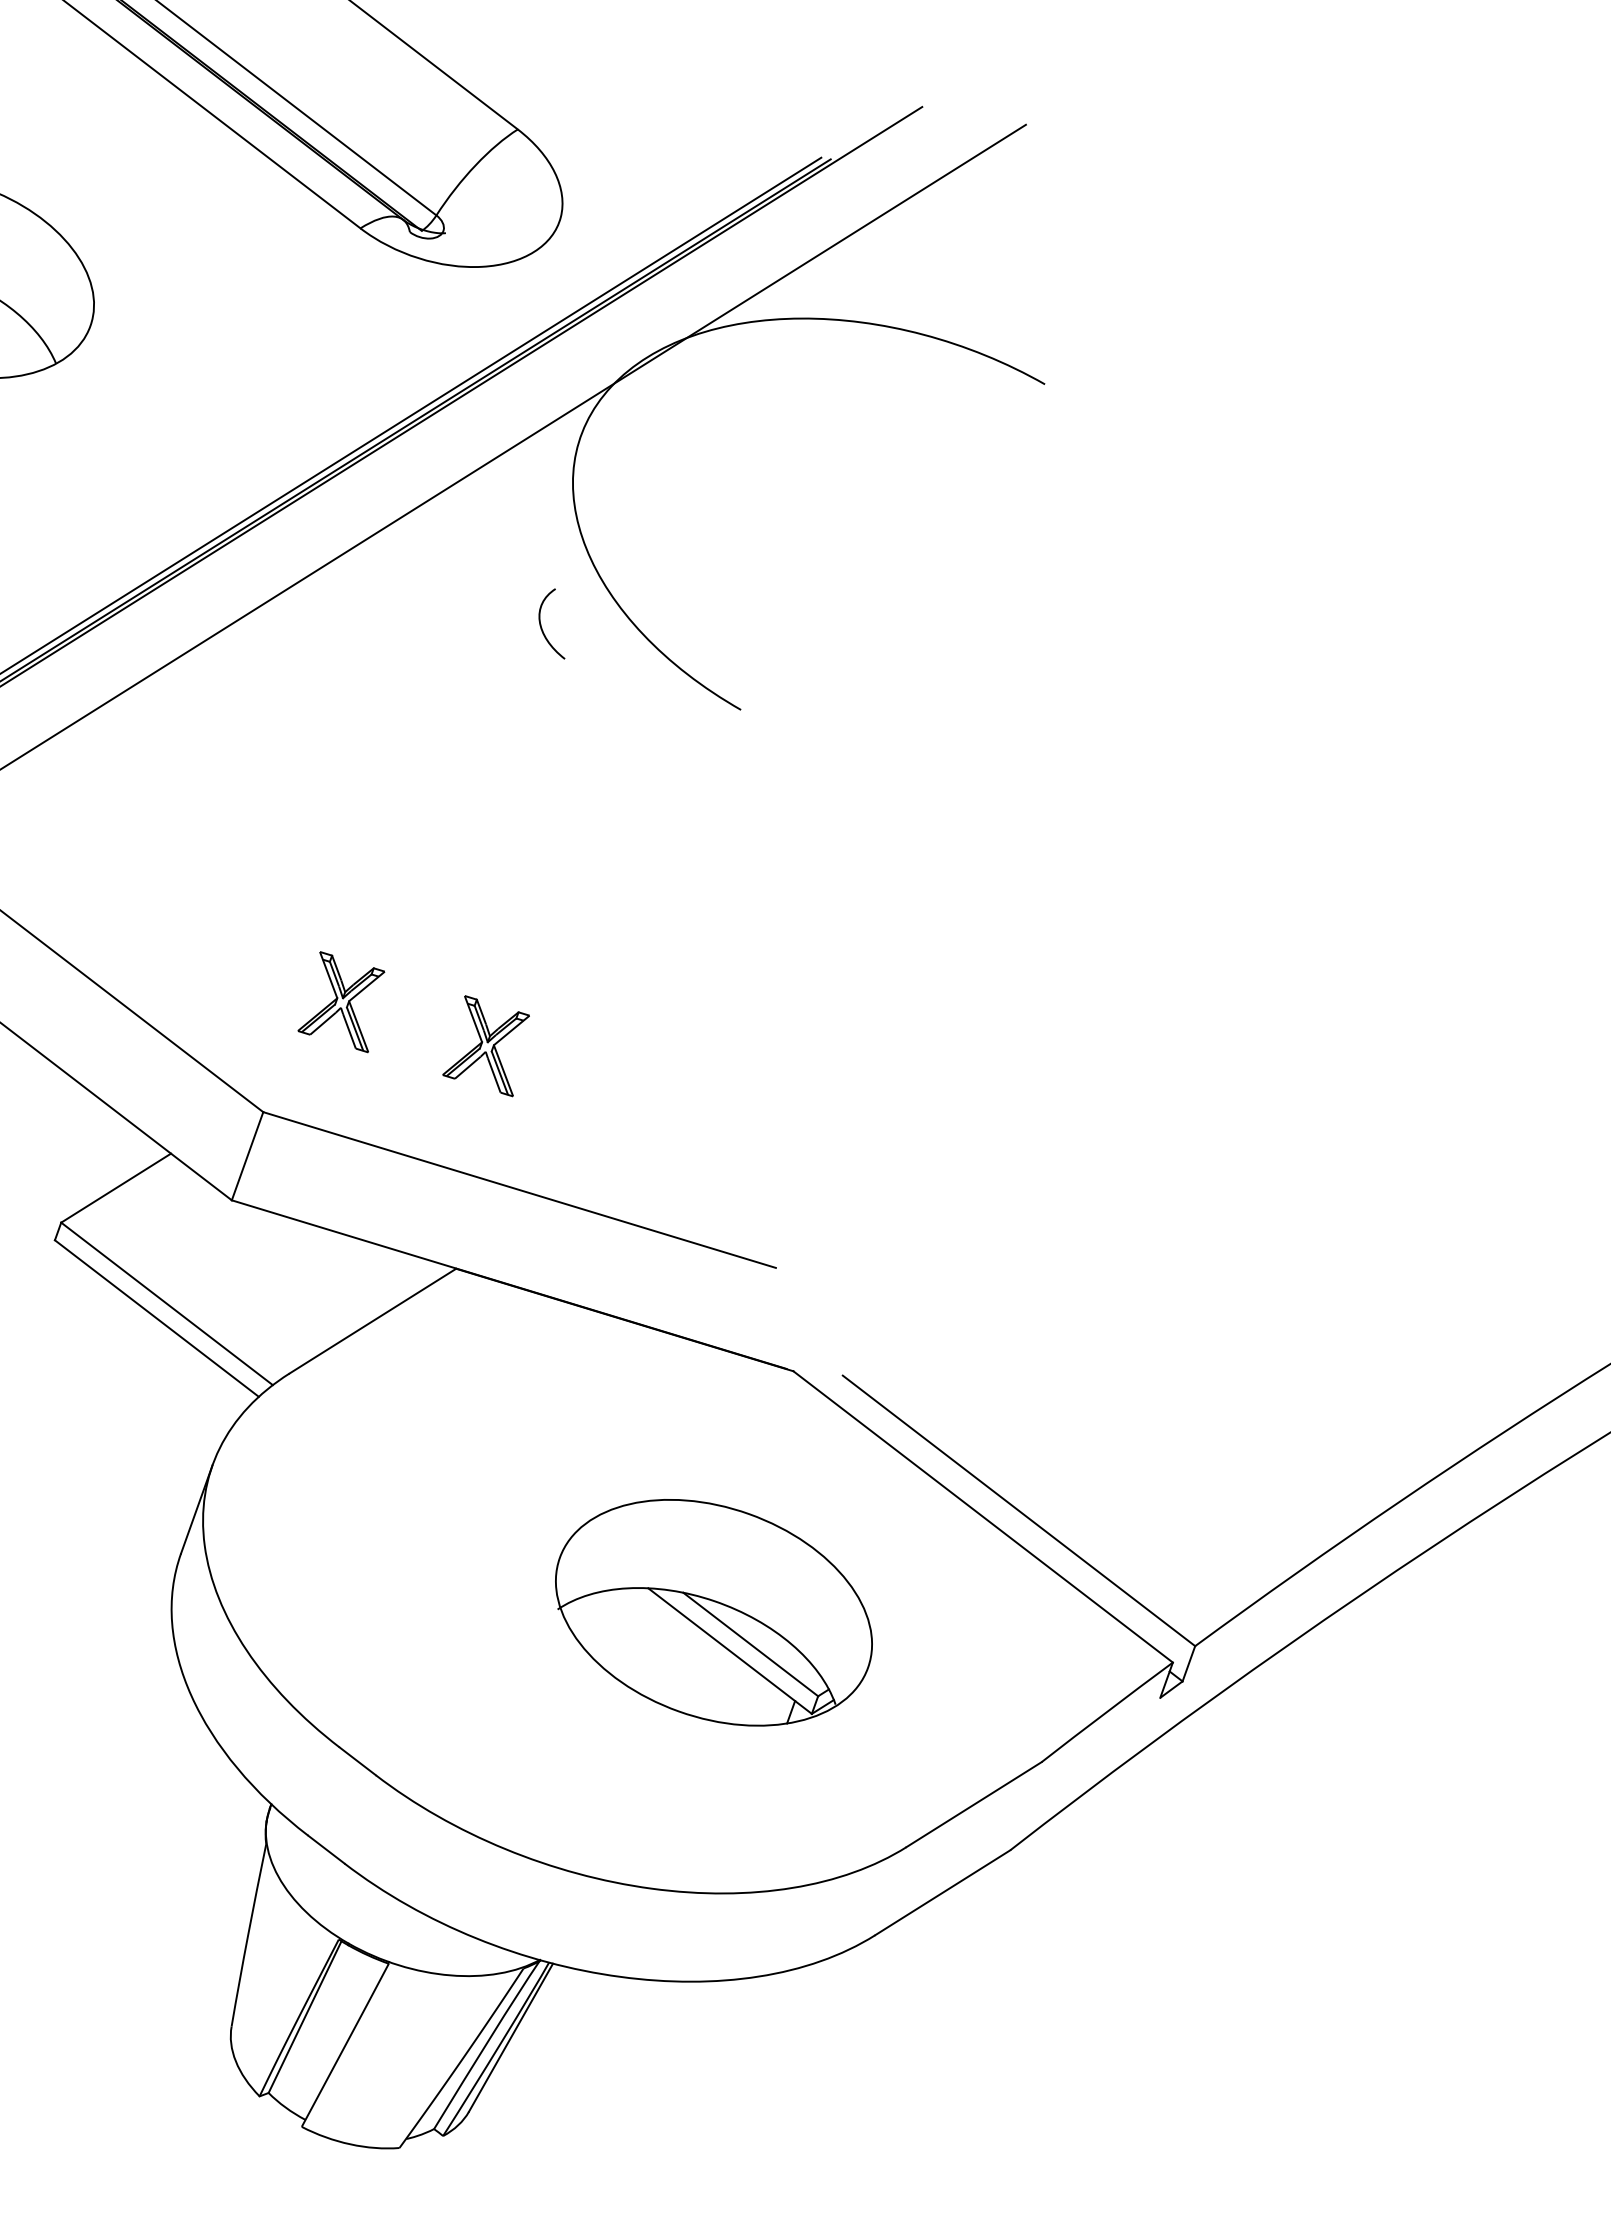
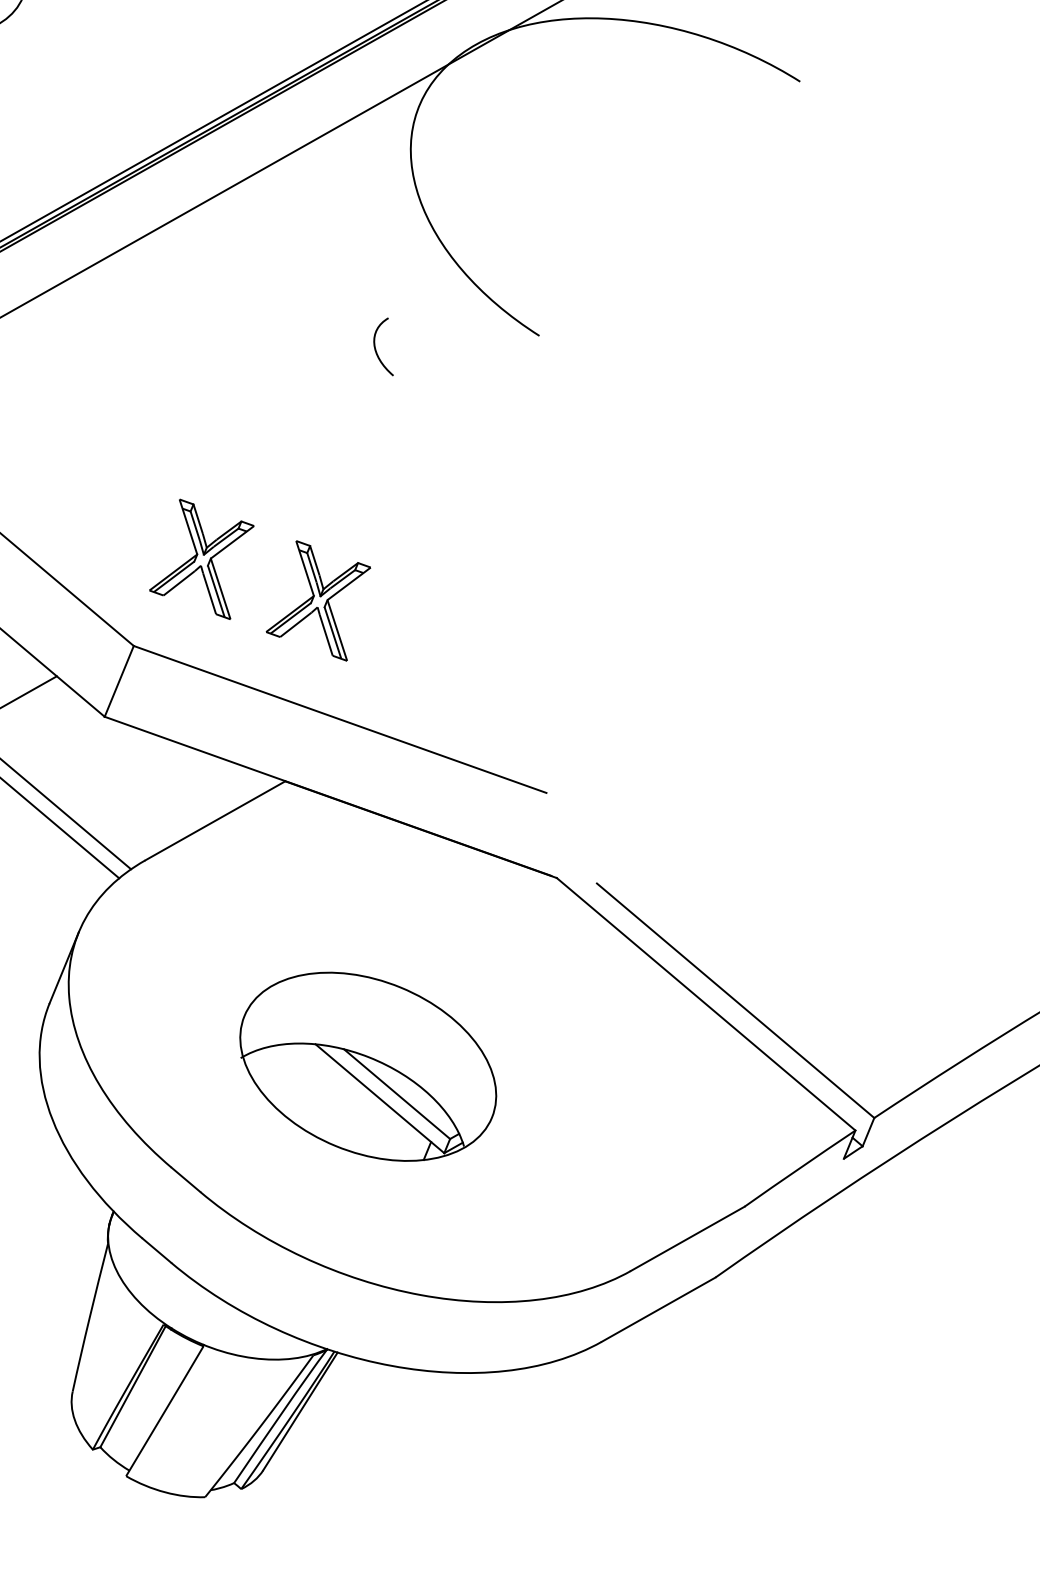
curve: (542, 627) -> (376, 349), moved
part: (341, 1001) -> (201, 558), size x1.43
part: (485, 1045) -> (317, 600), size x1.43
part: (713, 1612) -> (367, 1066), moved

